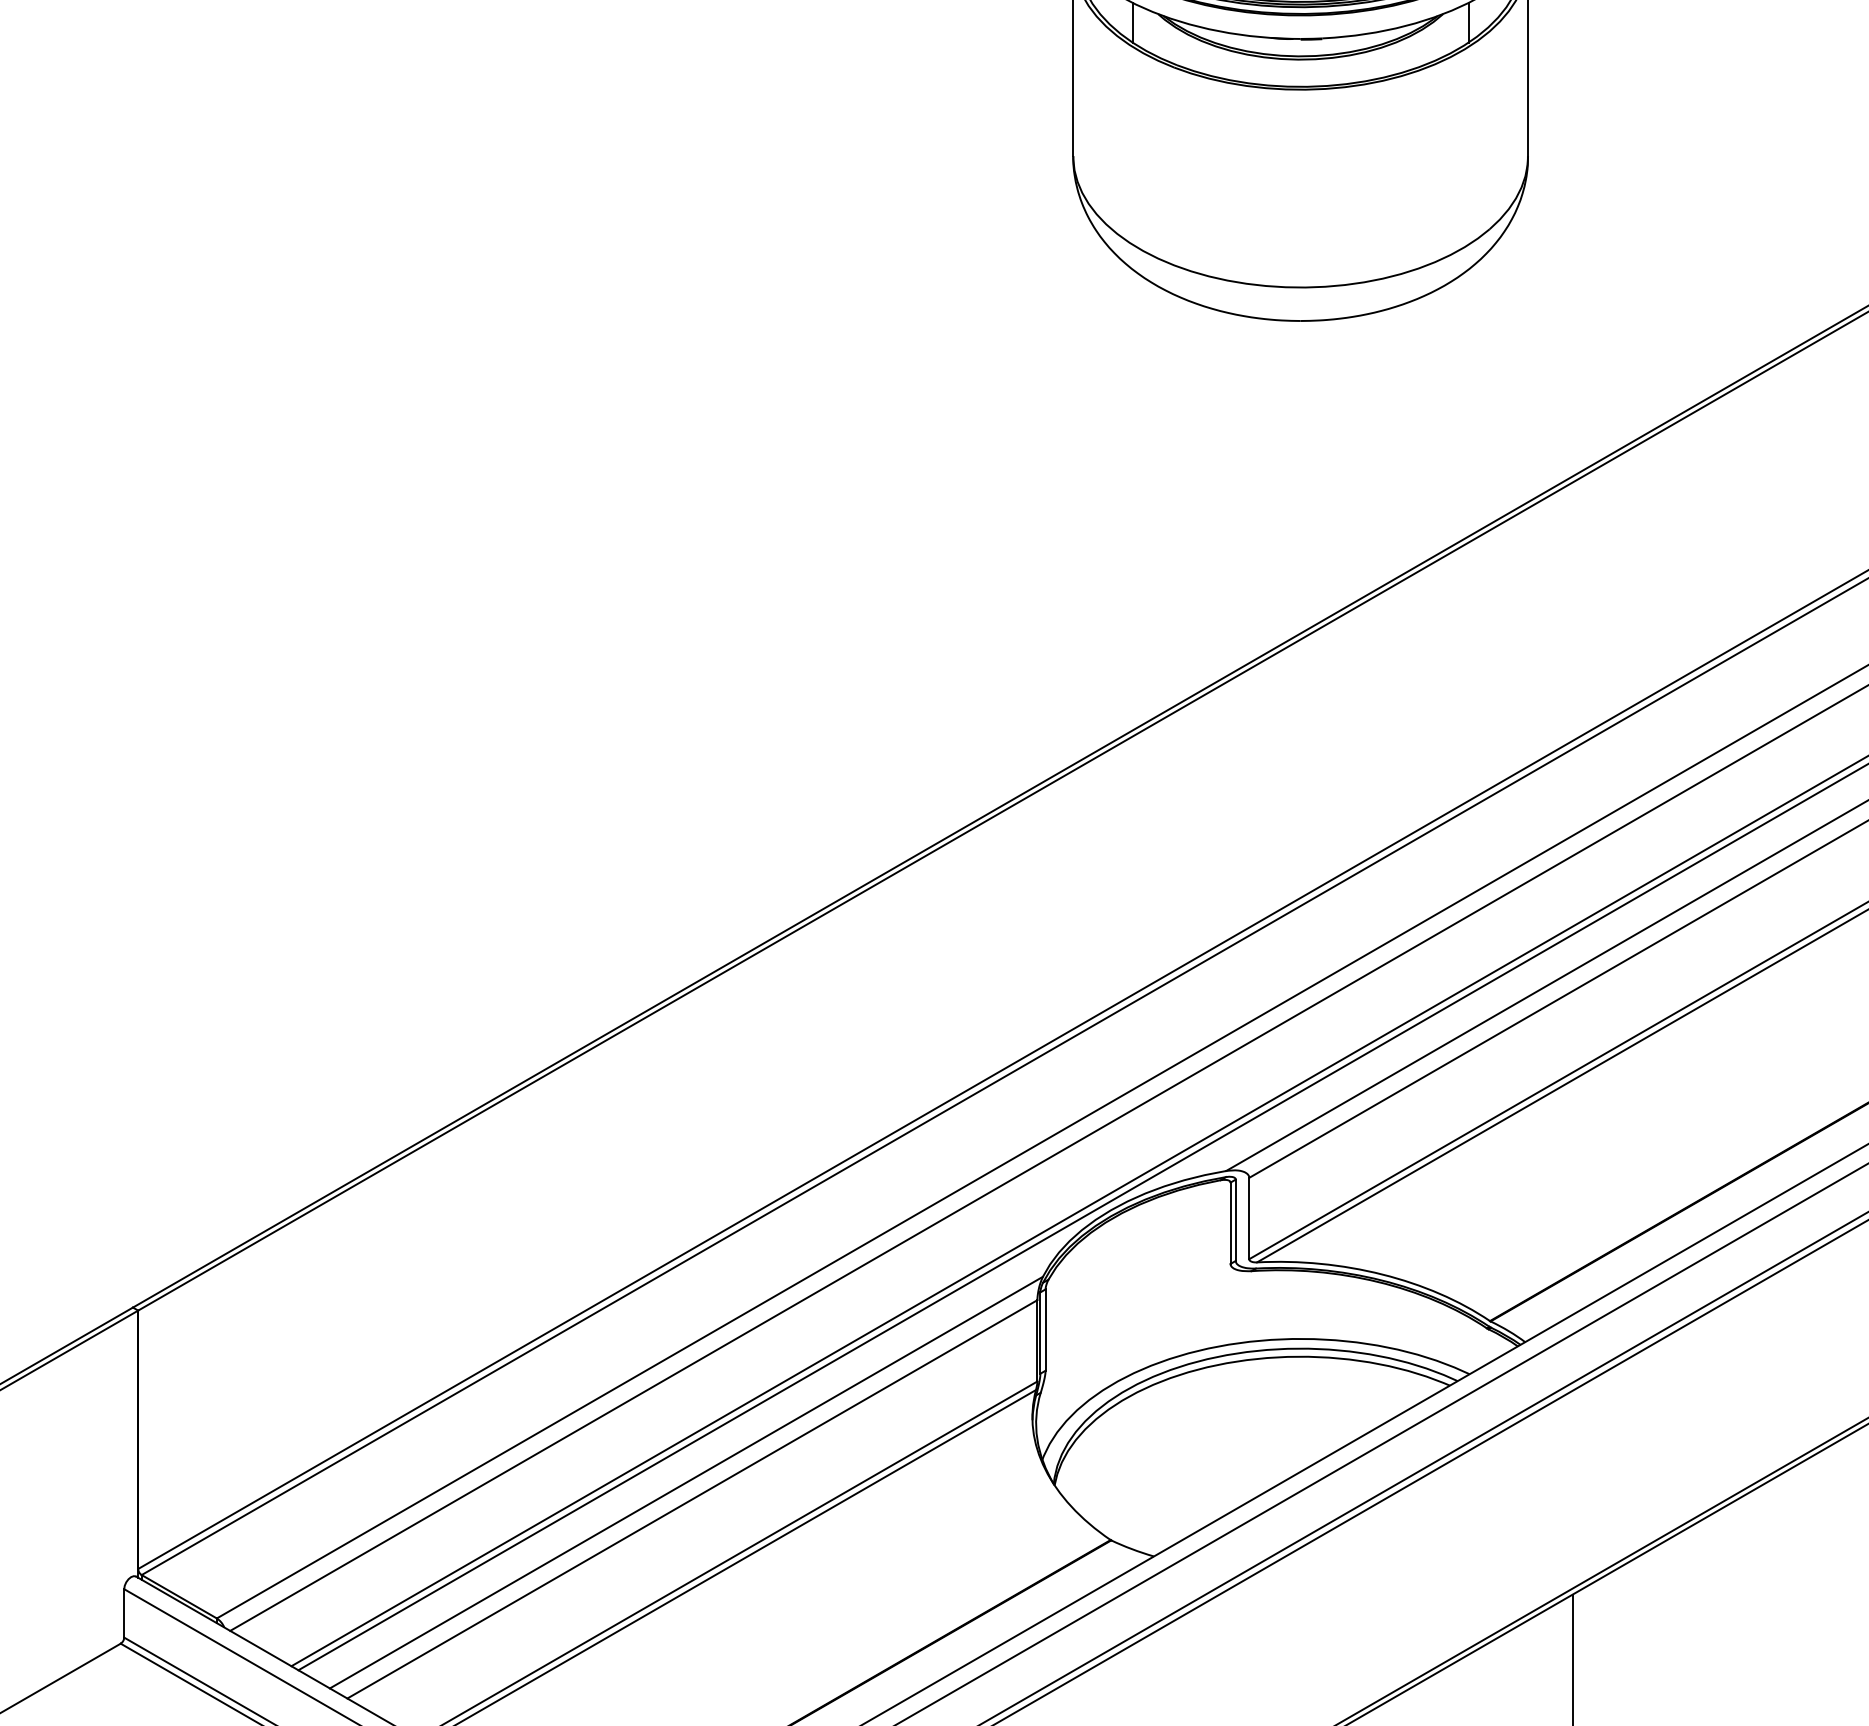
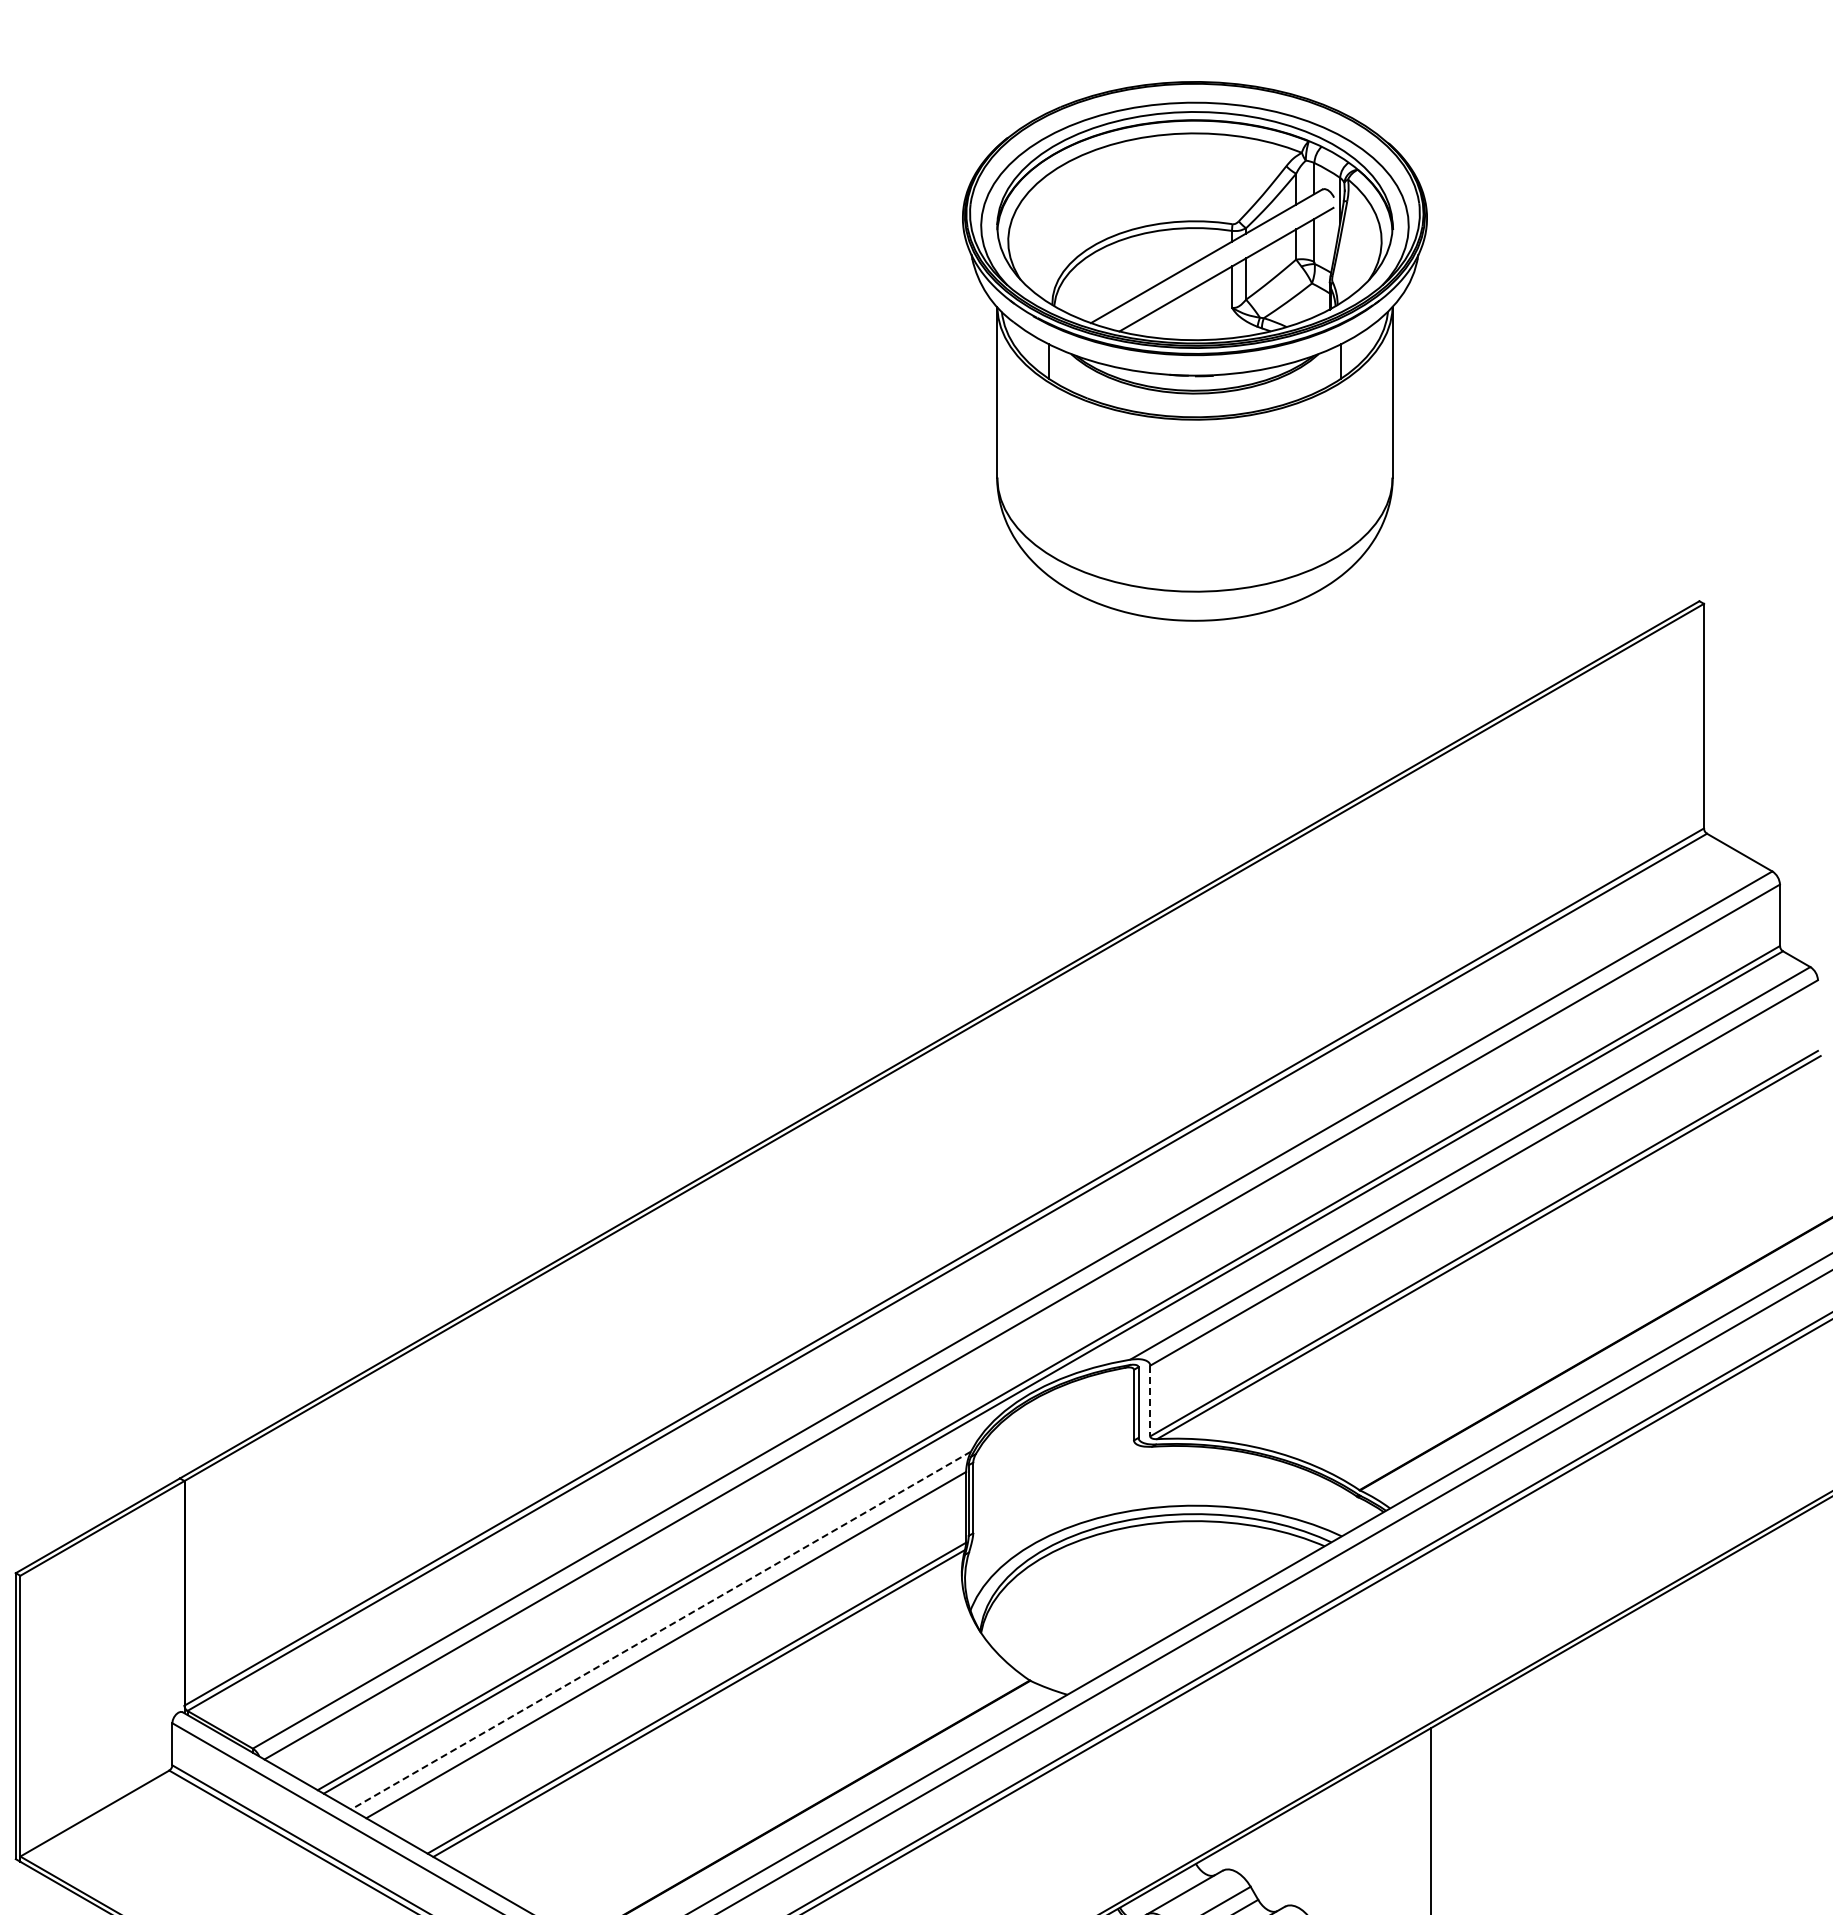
line: (1249, 1219) -> (1150, 1401), solid -> dashed
line: (686, 1482) -> (661, 1630), solid -> dashed

